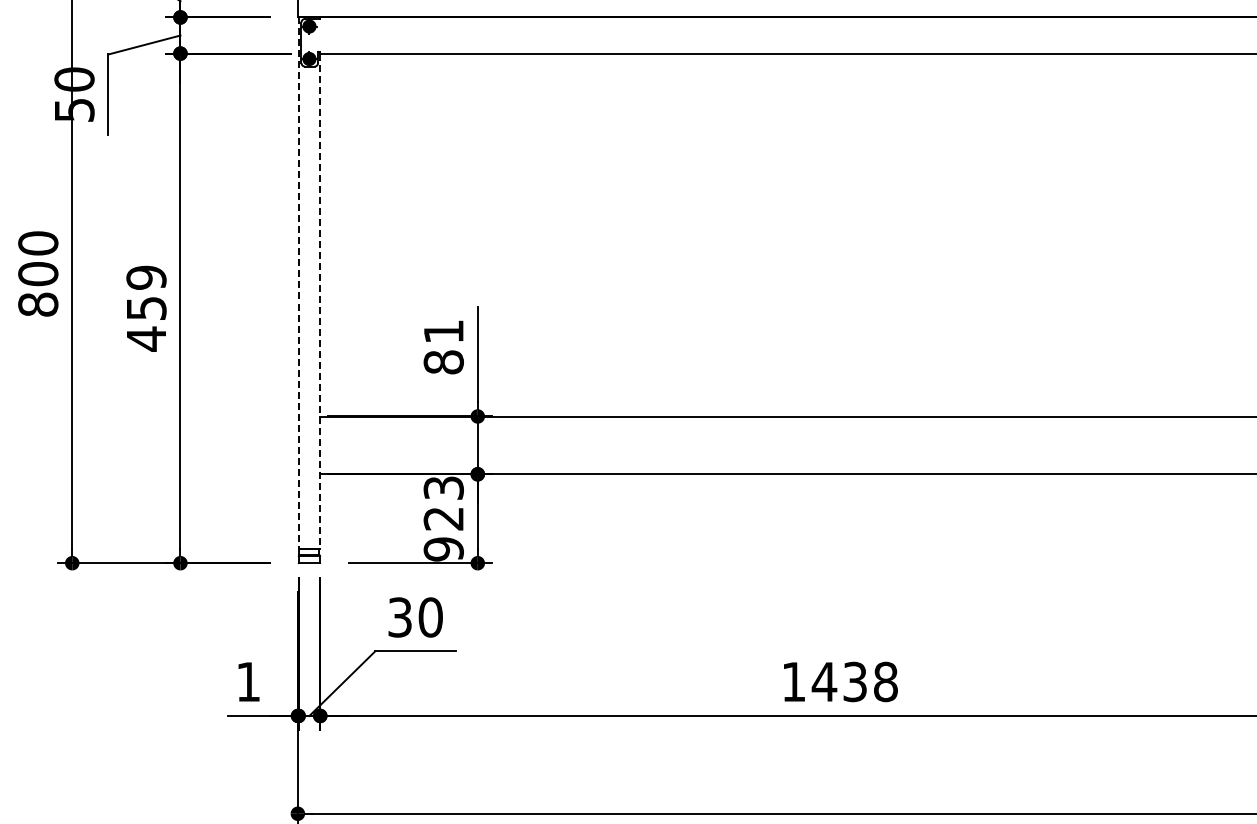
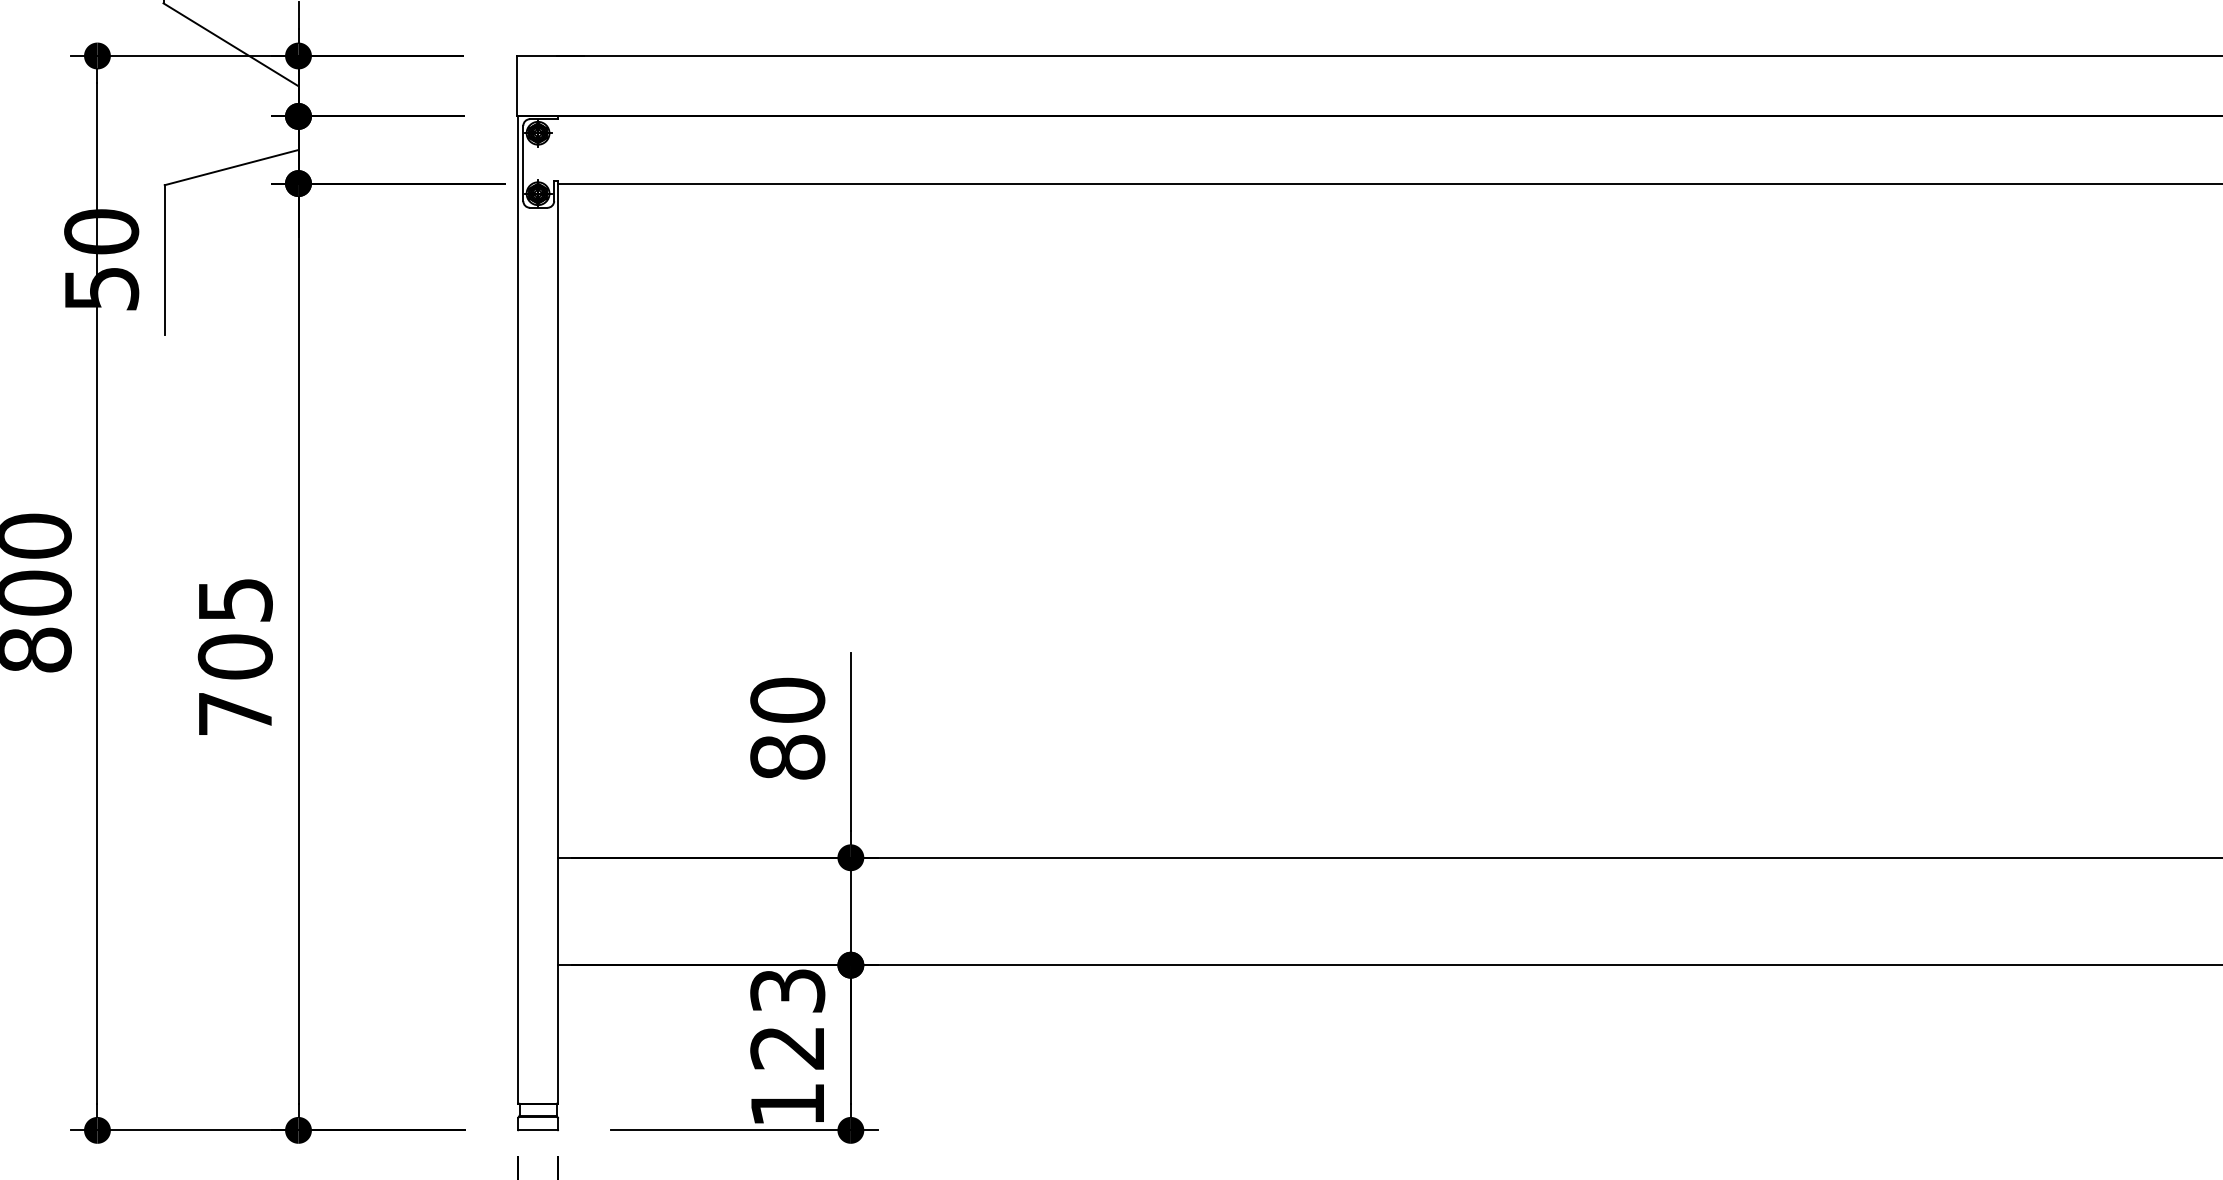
line: (298, 283) -> (517, 610), dashed -> solid
line: (320, 301) -> (558, 644), dashed -> solid
text: (146, 308) -> (235, 657), 459 -> 705
text: (443, 331) -> (787, 699), 81 -> 80
text: (443, 549) -> (787, 1104), 923 -> 123

